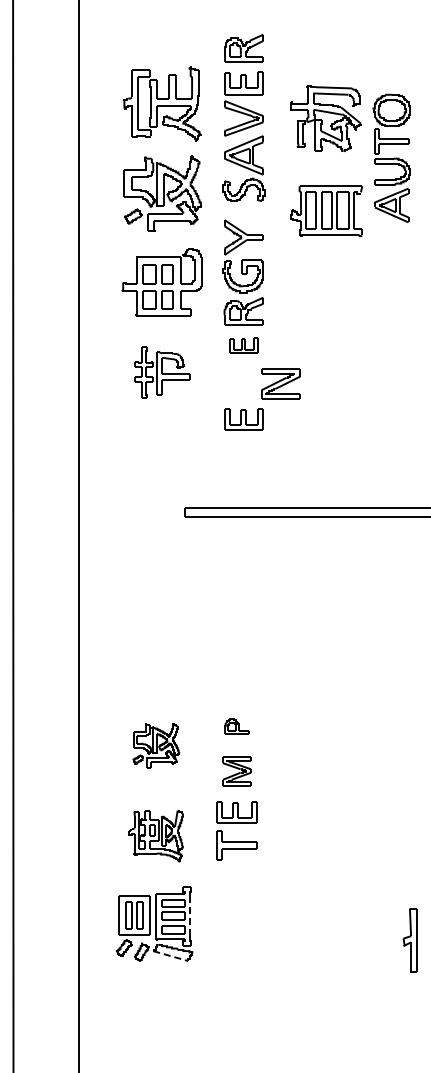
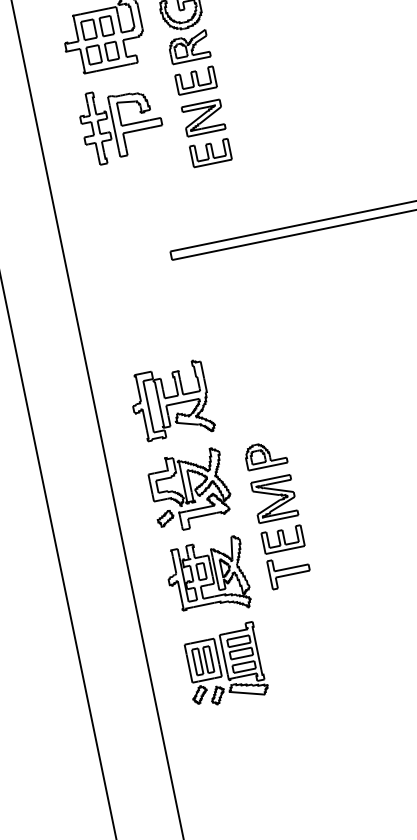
part: (243, 345) -> (195, 80), size x1.43
part: (162, 372) -> (121, 123), size x1.43
part: (280, 383) -> (203, 117), moved
part: (154, 655) -> (170, 402), added
part: (236, 726) -> (265, 455), size x1.67
part: (156, 745) -> (190, 489), size x1.67
part: (236, 771) -> (274, 499), size x1.43
part: (155, 836) -> (208, 579), size x1.43
line: (189, 916) -> (257, 650), dashed -> solid
line: (171, 956) -> (247, 693), dashed -> solid

